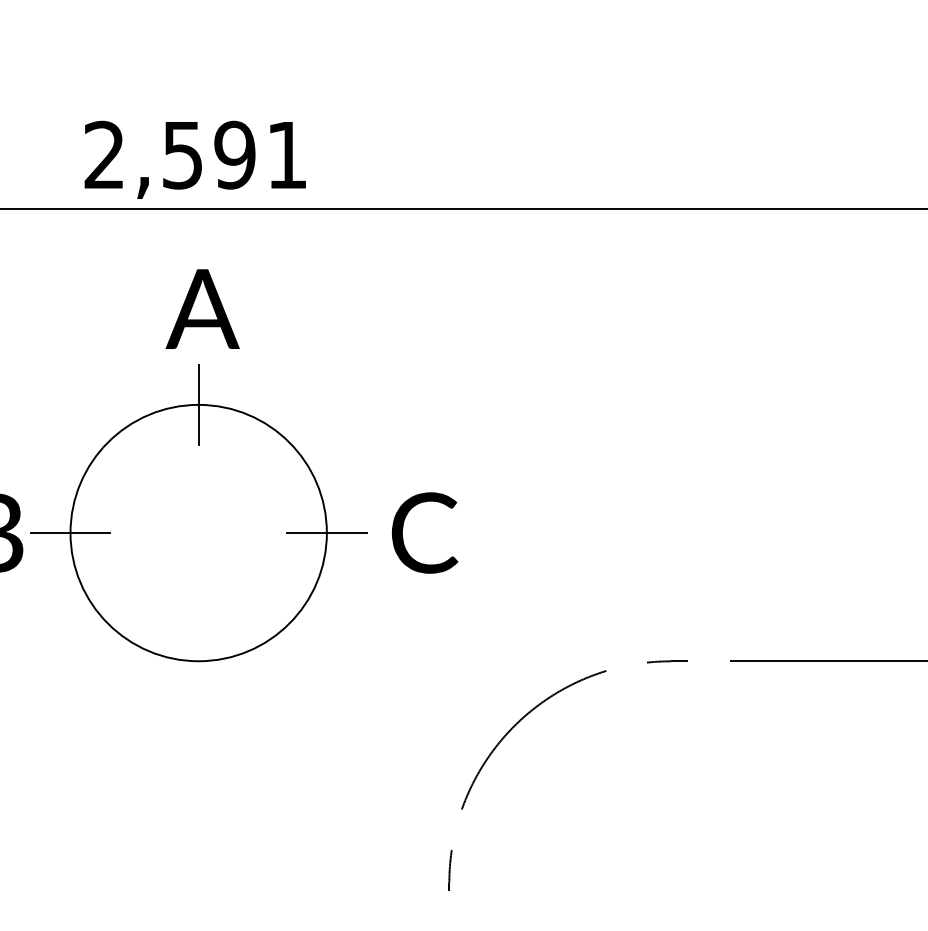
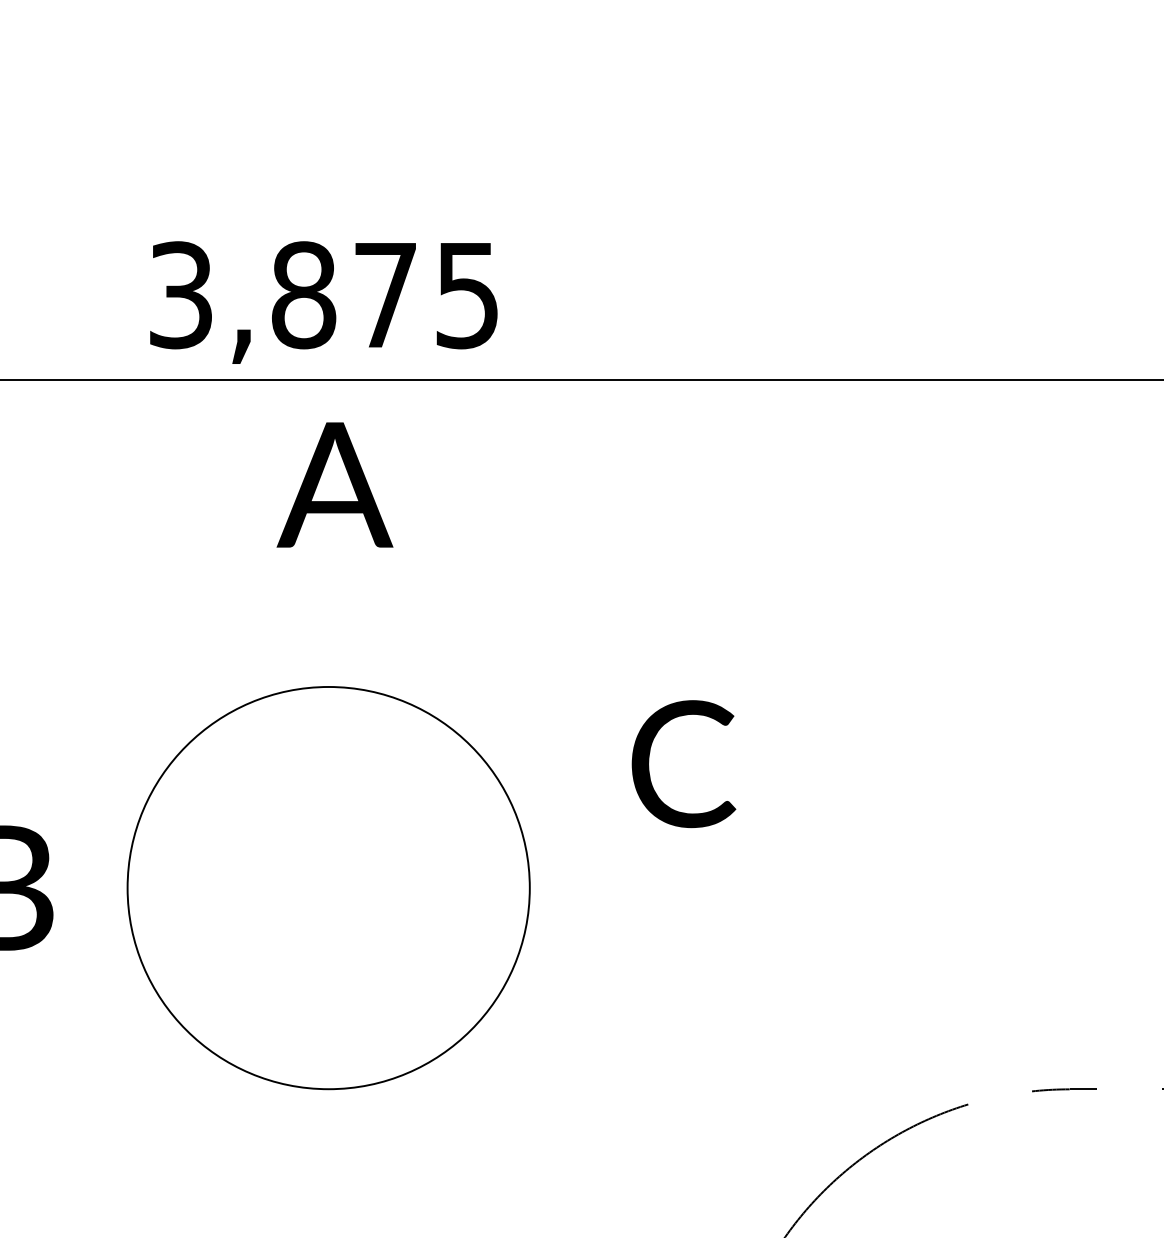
text: (195, 154) -> (323, 294), 2,591 -> 3,875
text: (202, 308) -> (334, 483), moved
line: (198, 404) -> (328, 686), removed
text: (424, 532) -> (682, 763), moved
line: (70, 533) -> (127, 888), removed
line: (326, 533) -> (529, 888), removed

